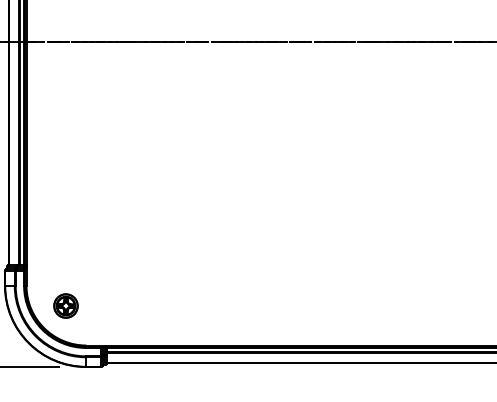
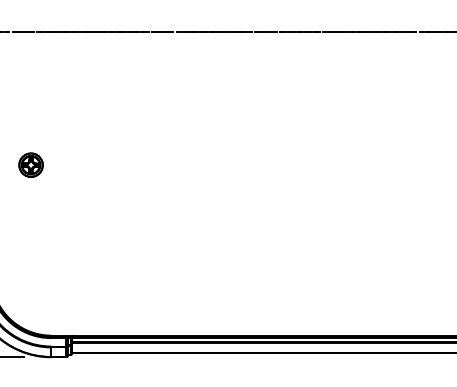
part: (65, 305) -> (30, 164), moved

